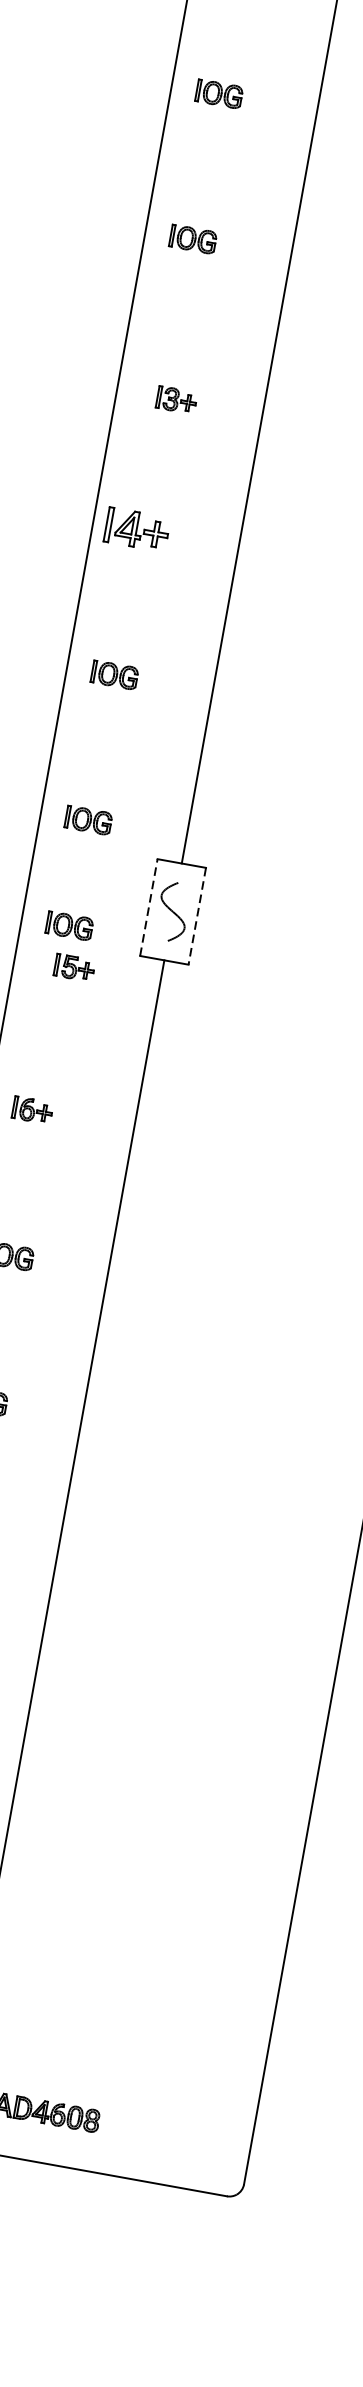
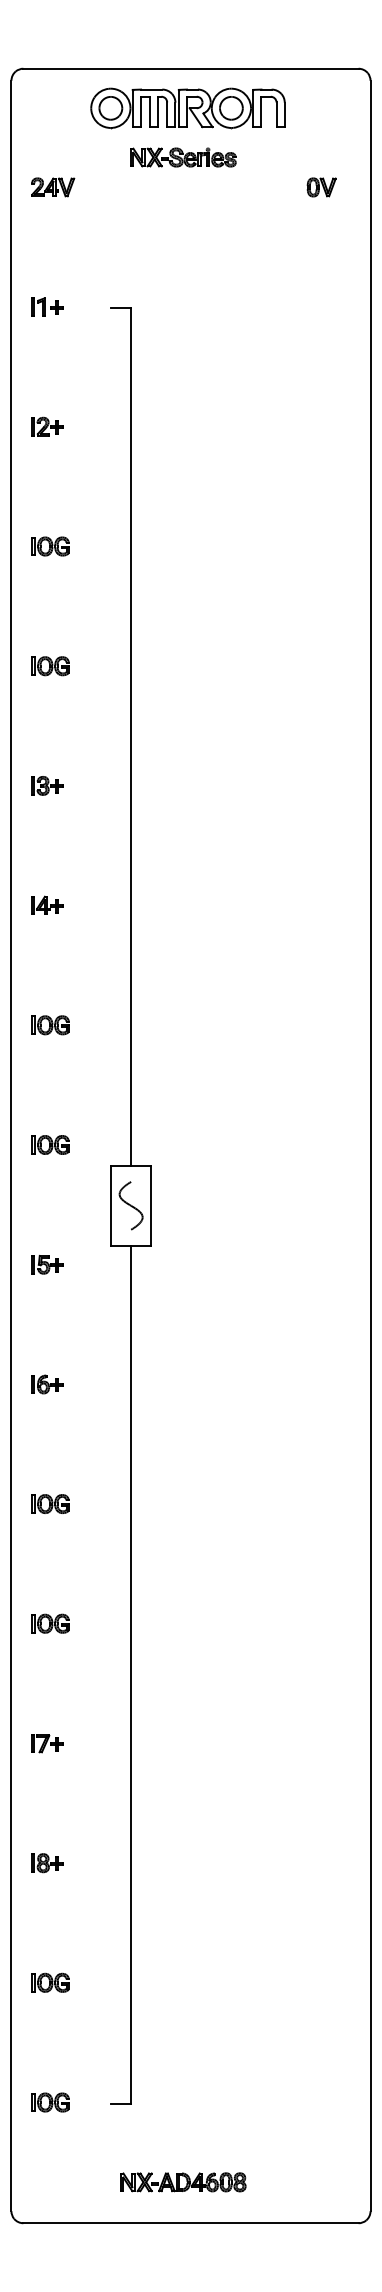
part: (176, 399) -> (47, 785), moved
part: (137, 527) -> (47, 904), size x0.62
line: (149, 907) -> (111, 1205), dashed -> solid
line: (197, 915) -> (151, 1205), dashed -> solid
part: (69, 925) -> (50, 1231), removed
part: (74, 967) -> (47, 1264), moved

